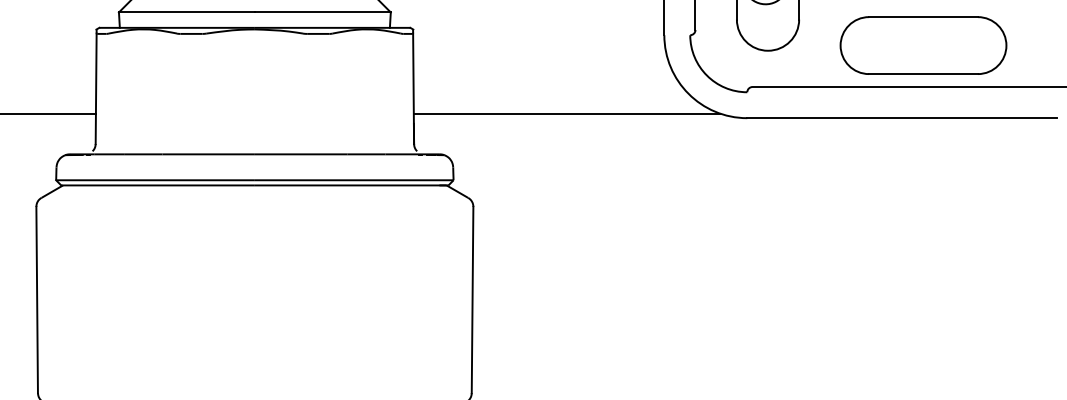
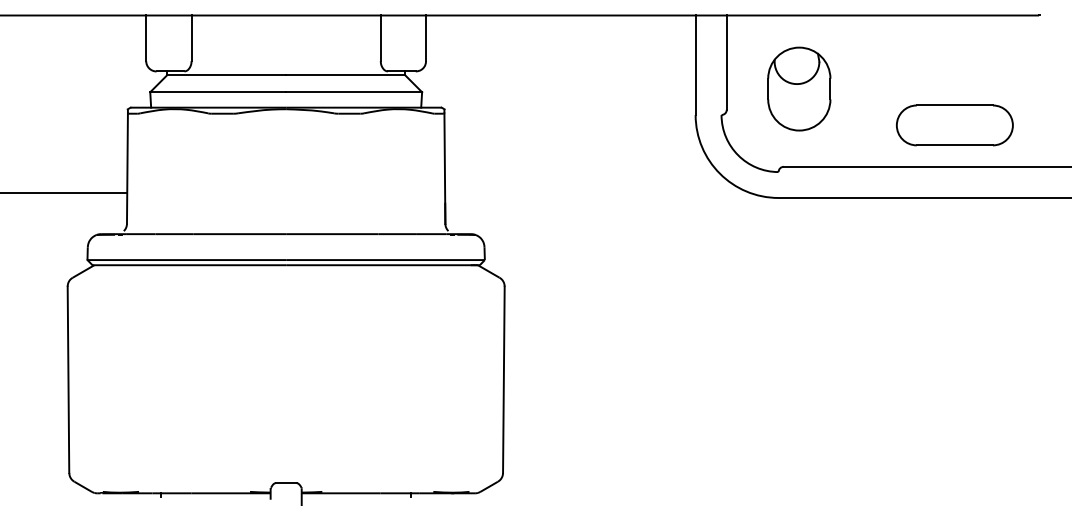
part: (923, 45) -> (954, 125), size x0.7
line: (567, 113) -> (598, 193), removed

